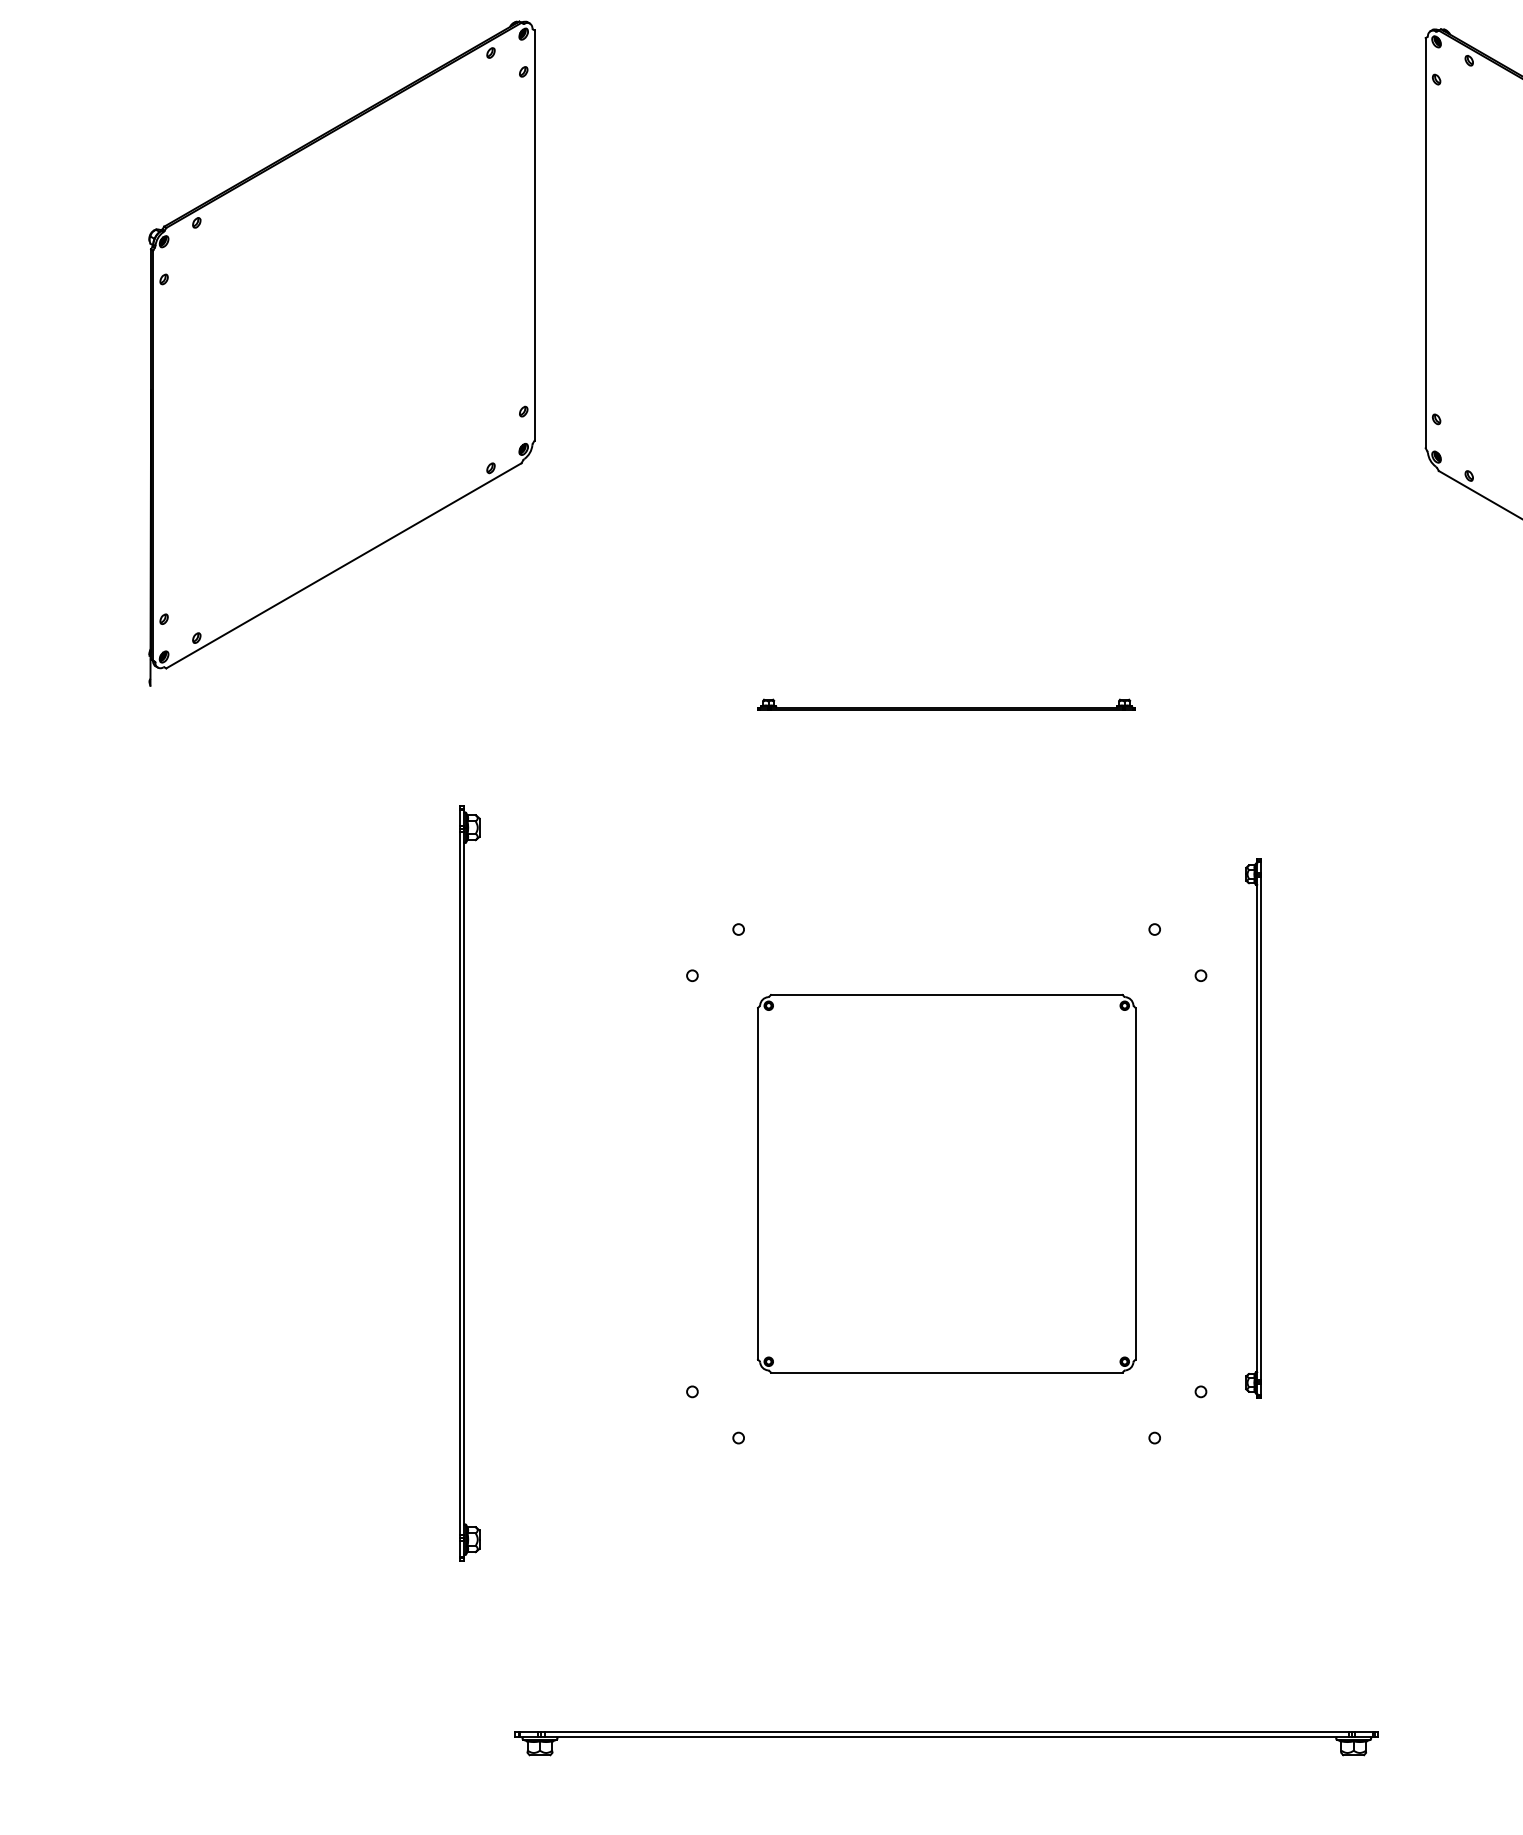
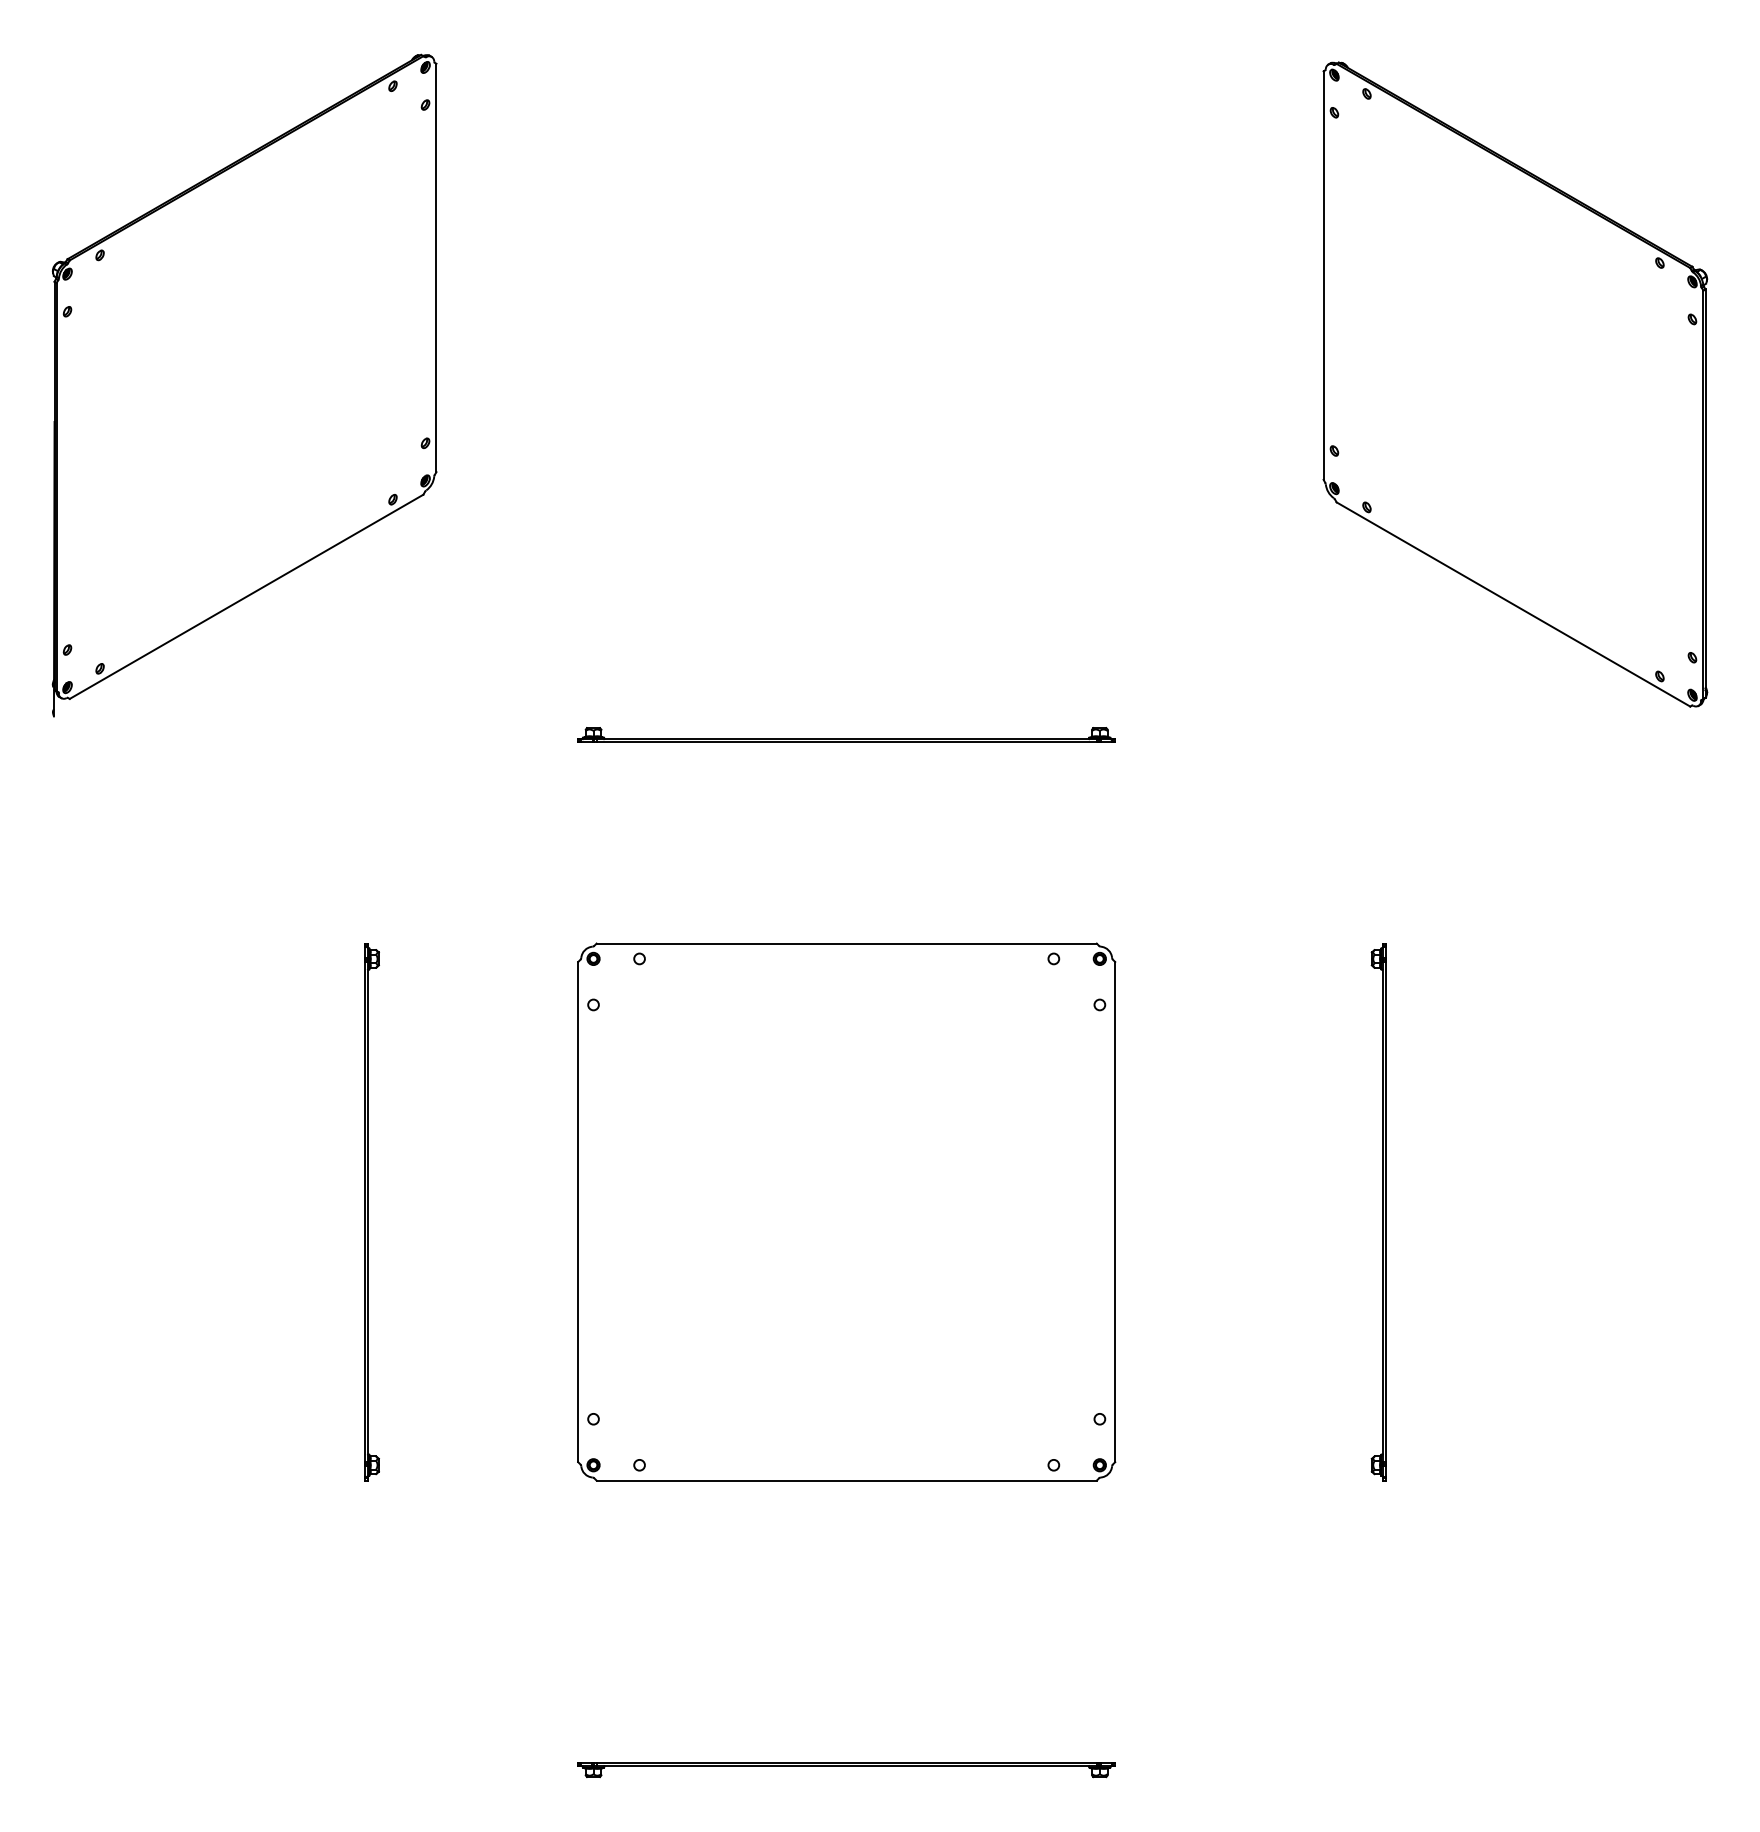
part: (946, 704) -> (846, 734), size x1.43
part: (1252, 1128) -> (1378, 1212), moved
part: (946, 1183) -> (846, 1211), size x1.43
part: (469, 1184) -> (371, 1212), size x0.71
part: (946, 1744) -> (846, 1770), size x0.62

